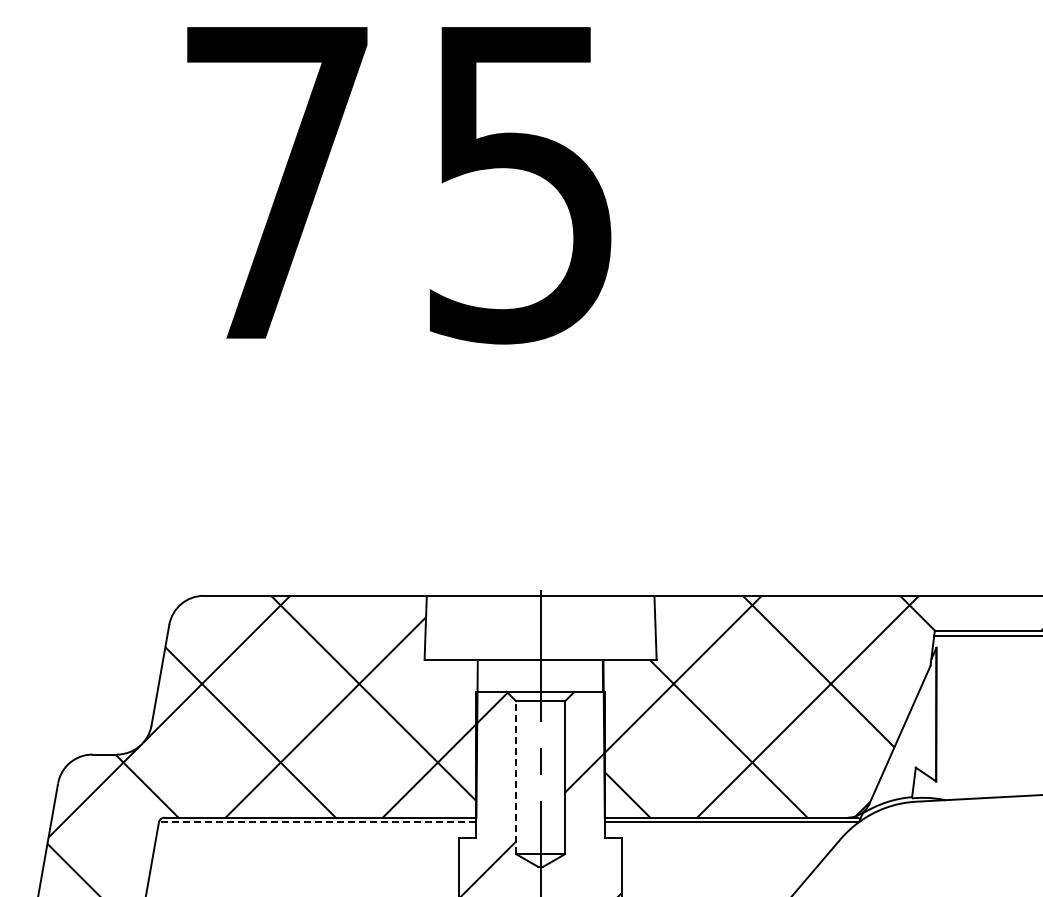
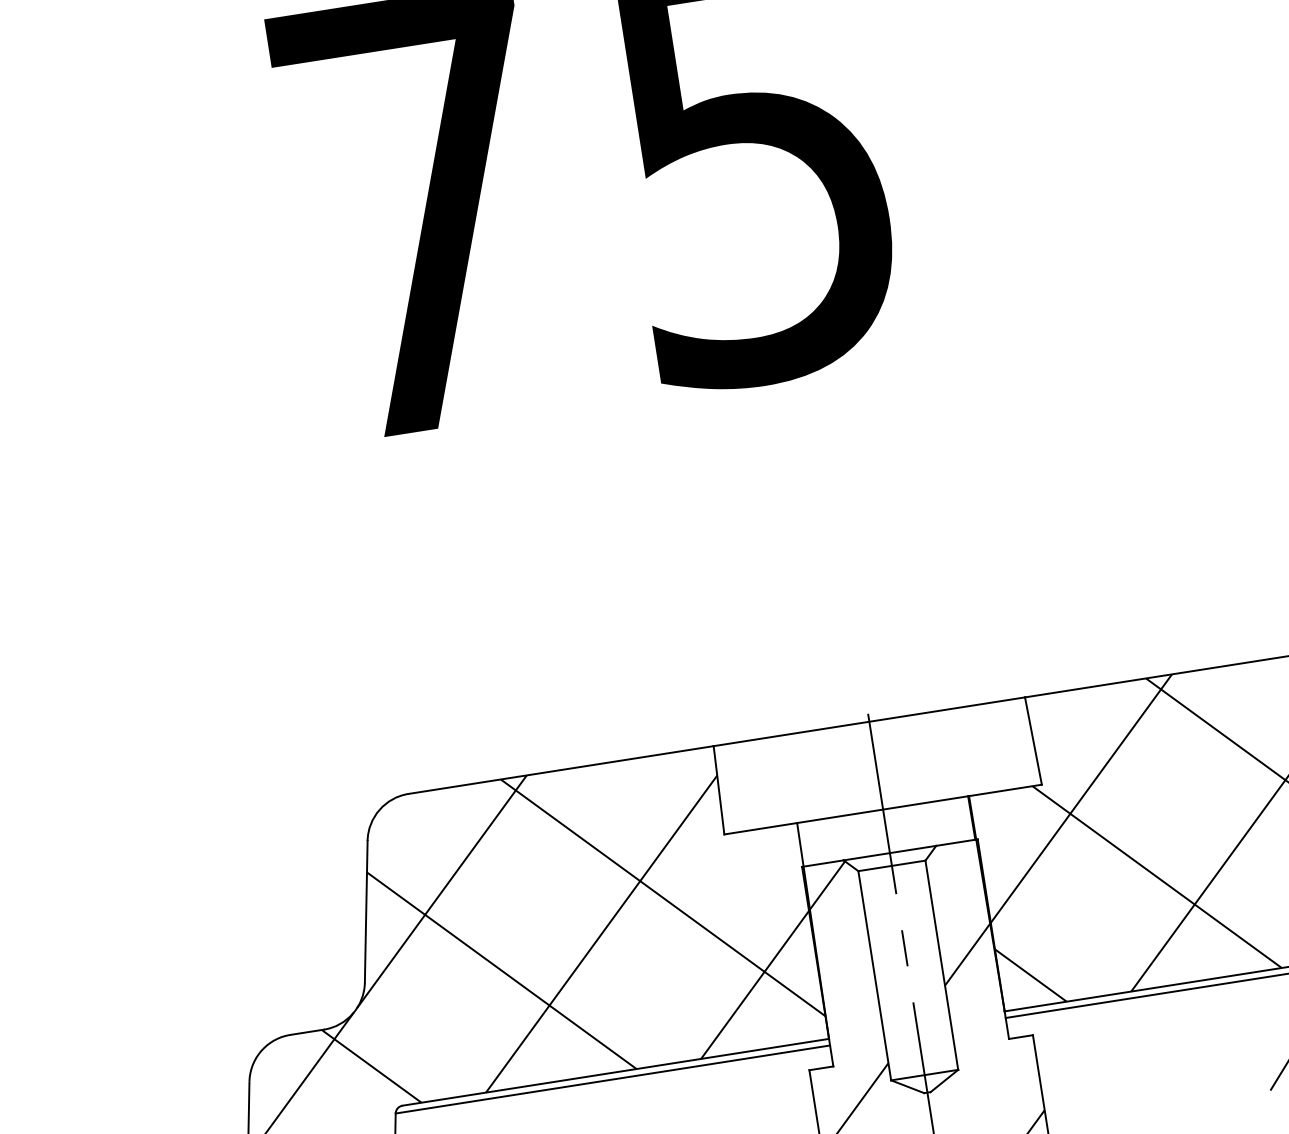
line: (516, 777) -> (875, 975), dashed -> solid
line: (317, 822) -> (612, 1079), dashed -> solid

